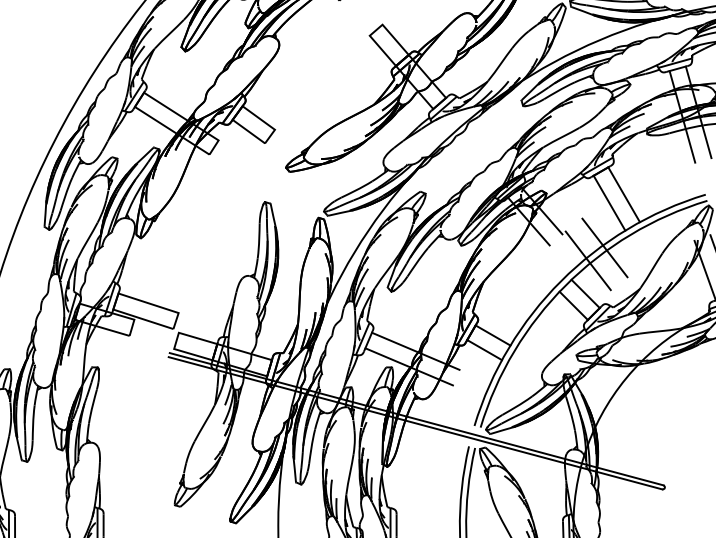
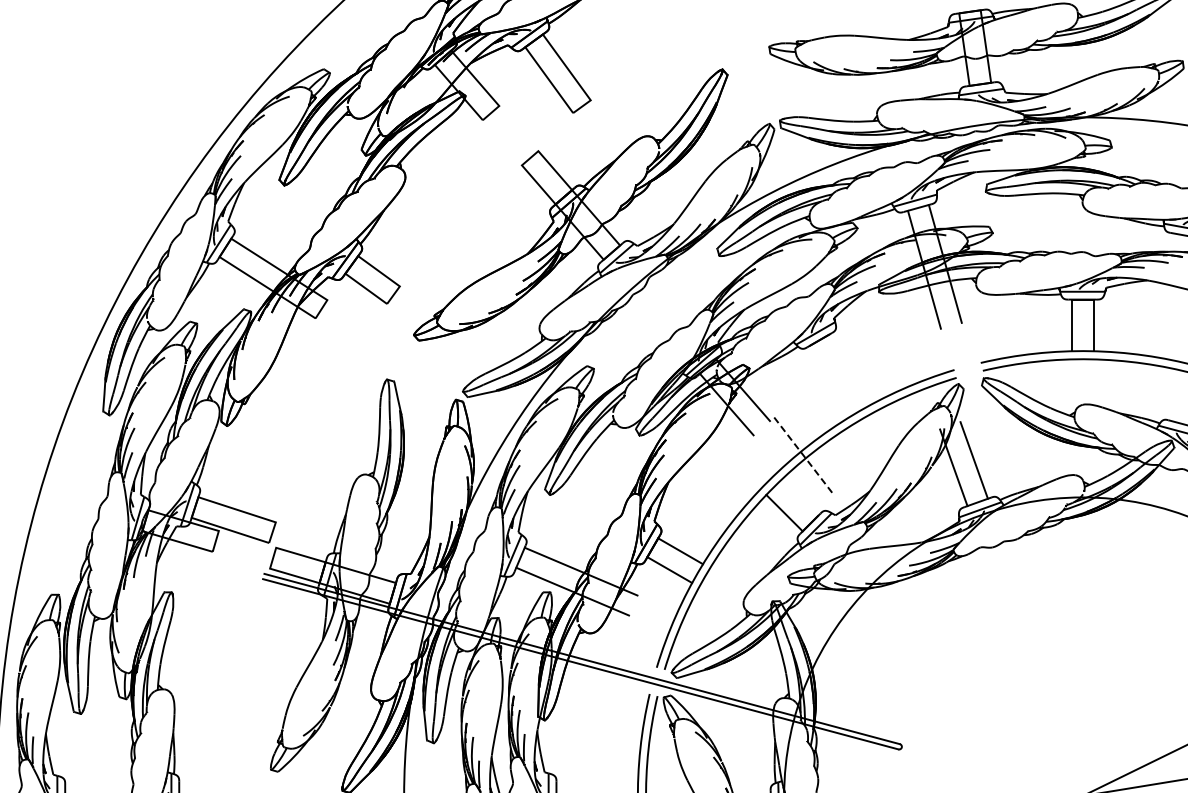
line: (624, 194) -> (849, 369), removed
line: (609, 202) -> (830, 380), removed
line: (604, 247) -> (824, 438), removed
line: (588, 261) -> (803, 455), solid -> dashed
line: (585, 293) -> (799, 497), removed

